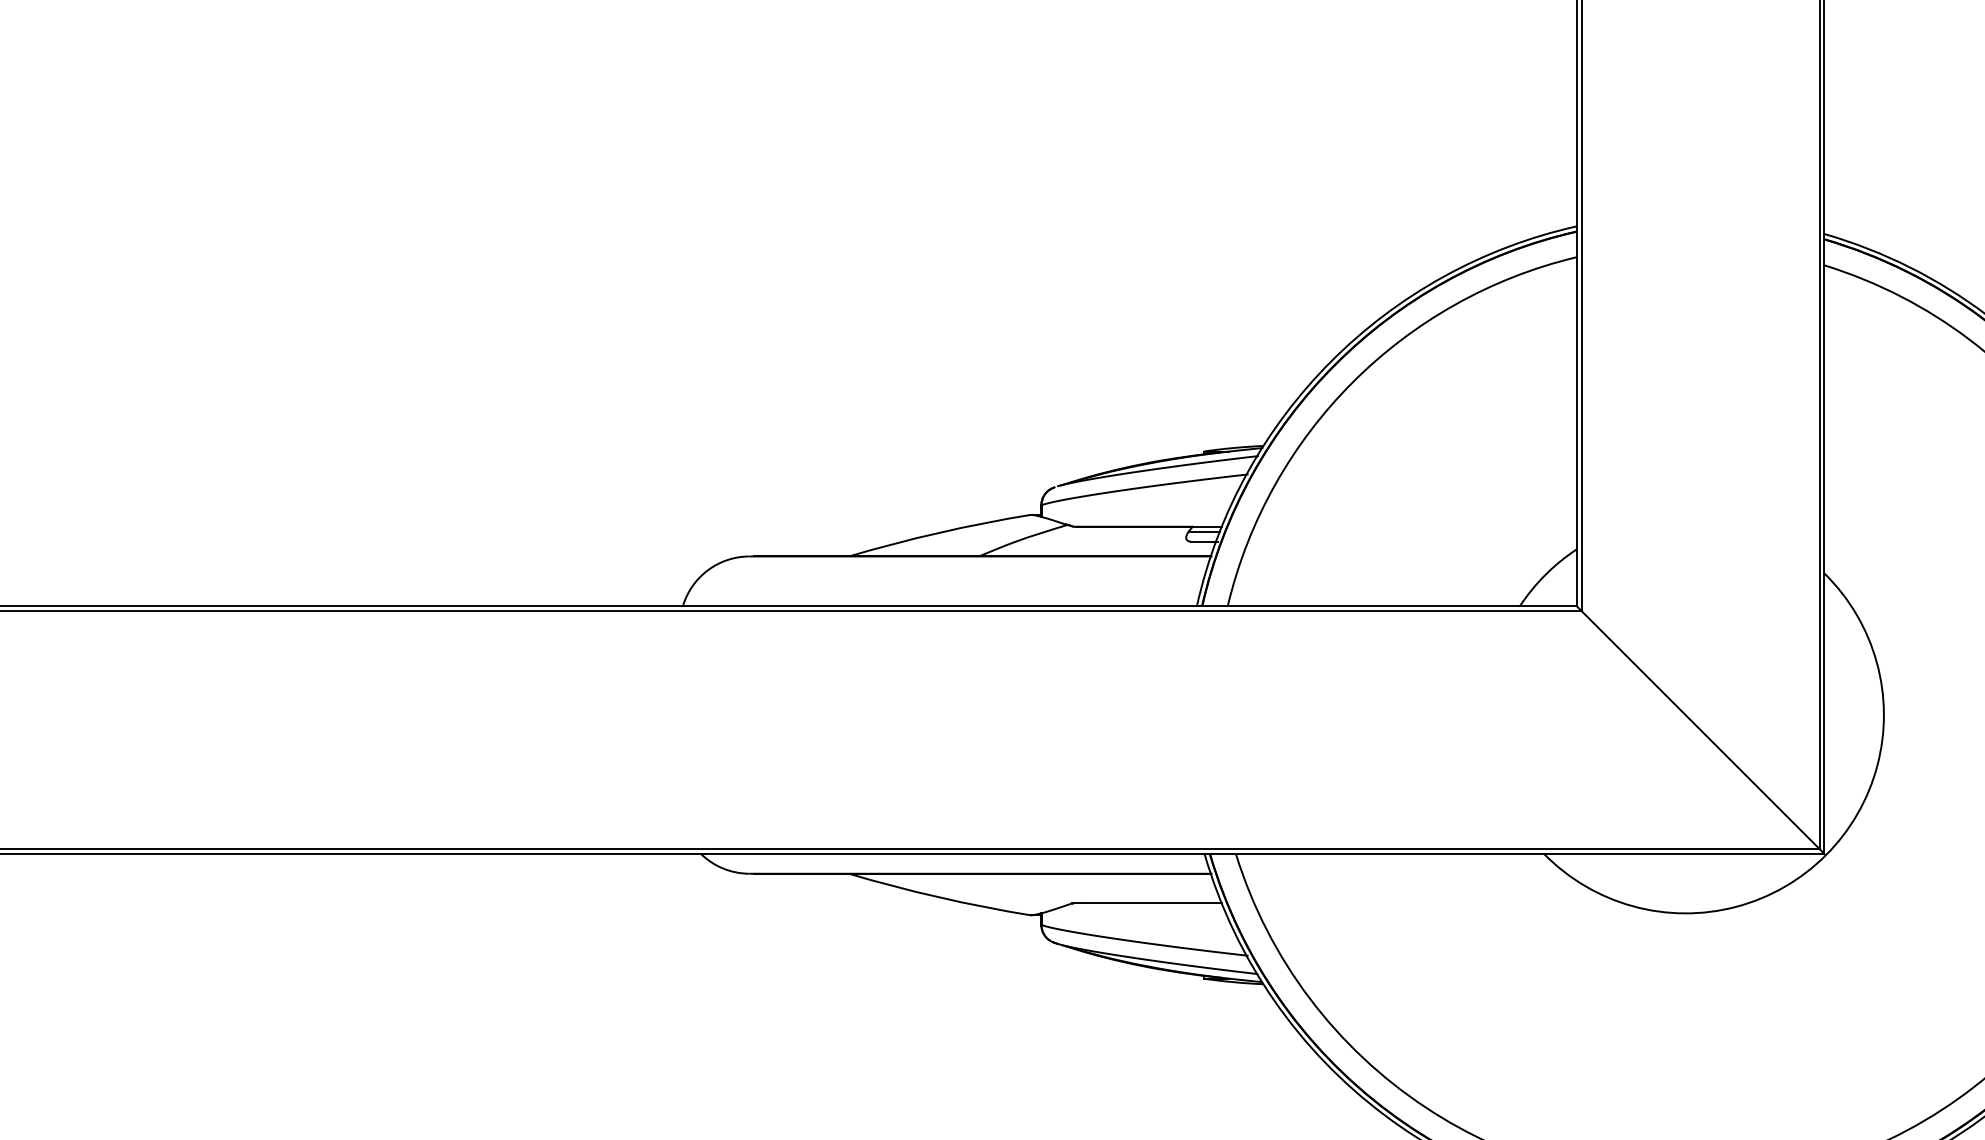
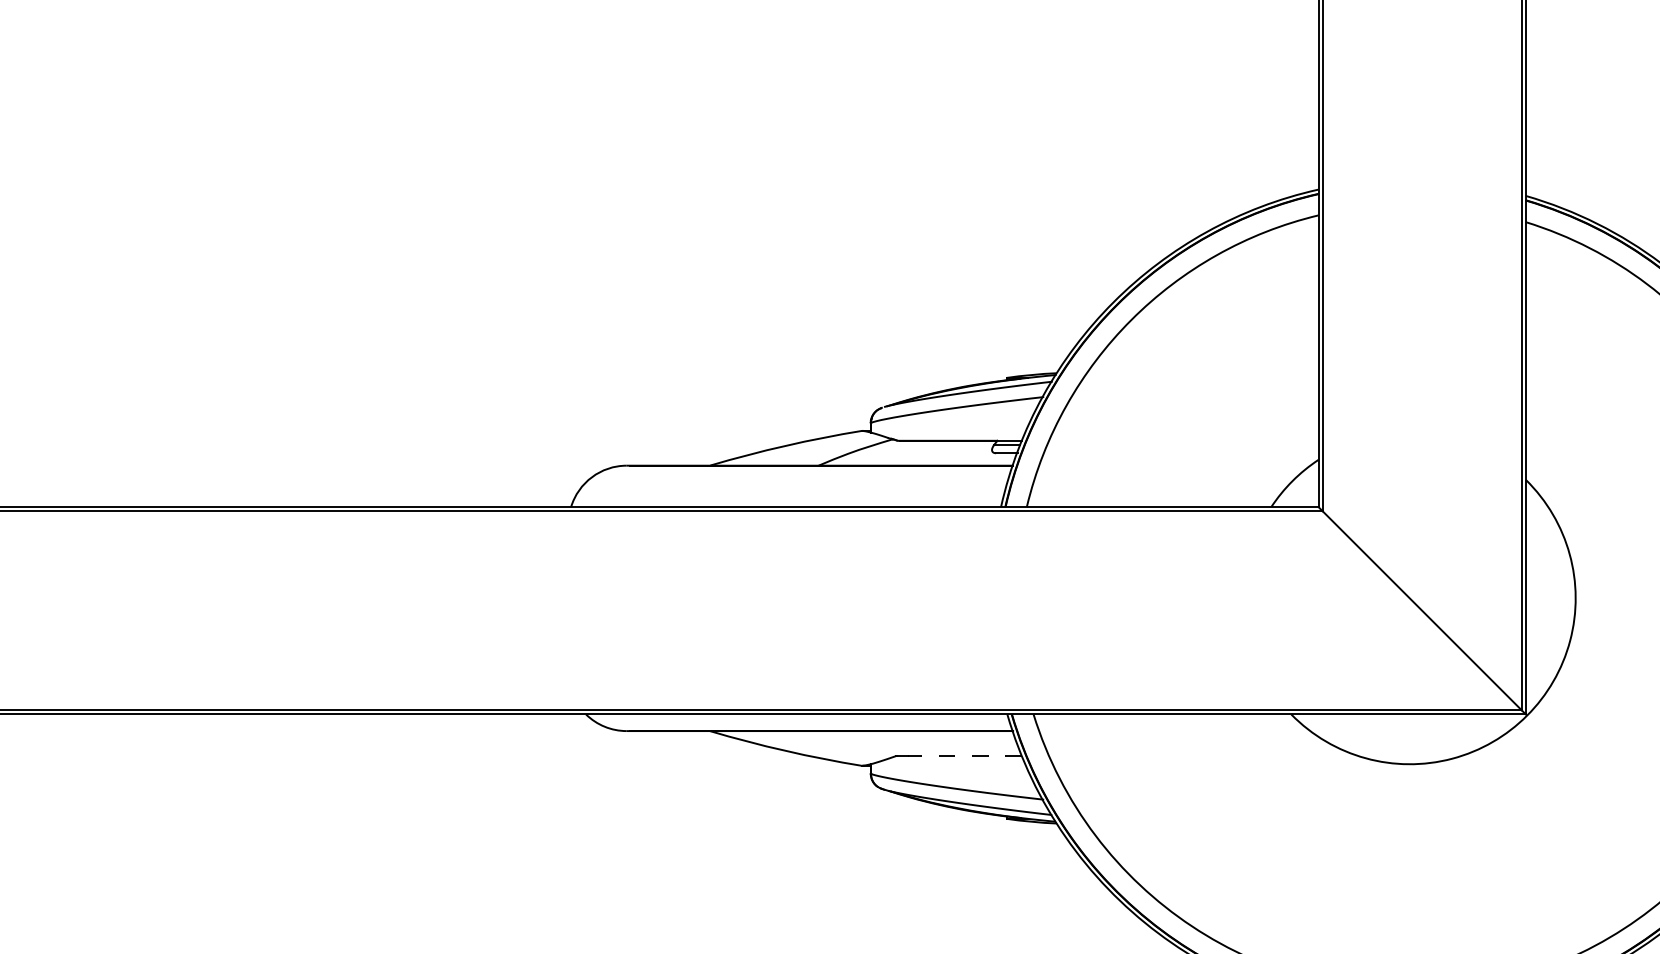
line: (1153, 903) -> (964, 755), solid -> dashed

